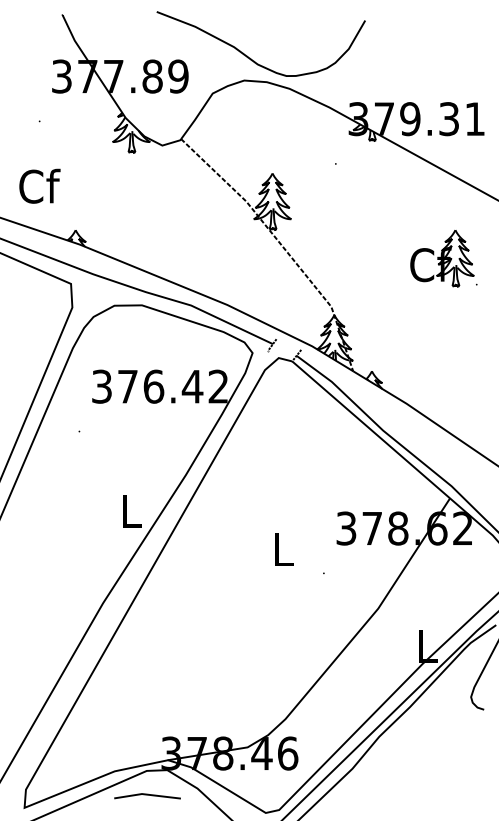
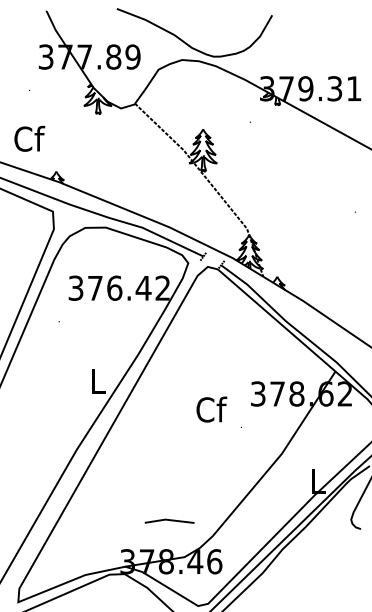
part: (442, 258) -> (329, 192), removed
text: (283, 549) -> (211, 409), L -> Cf
line: (147, 795) -> (169, 520), moved

